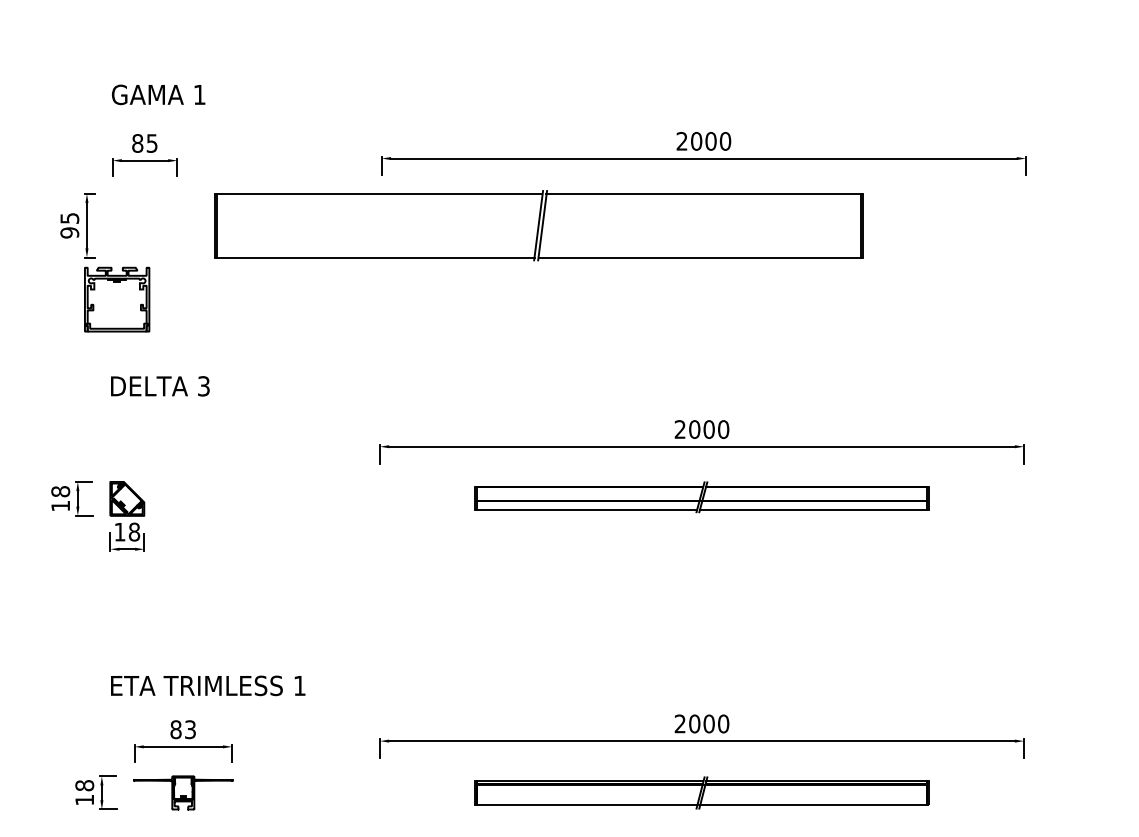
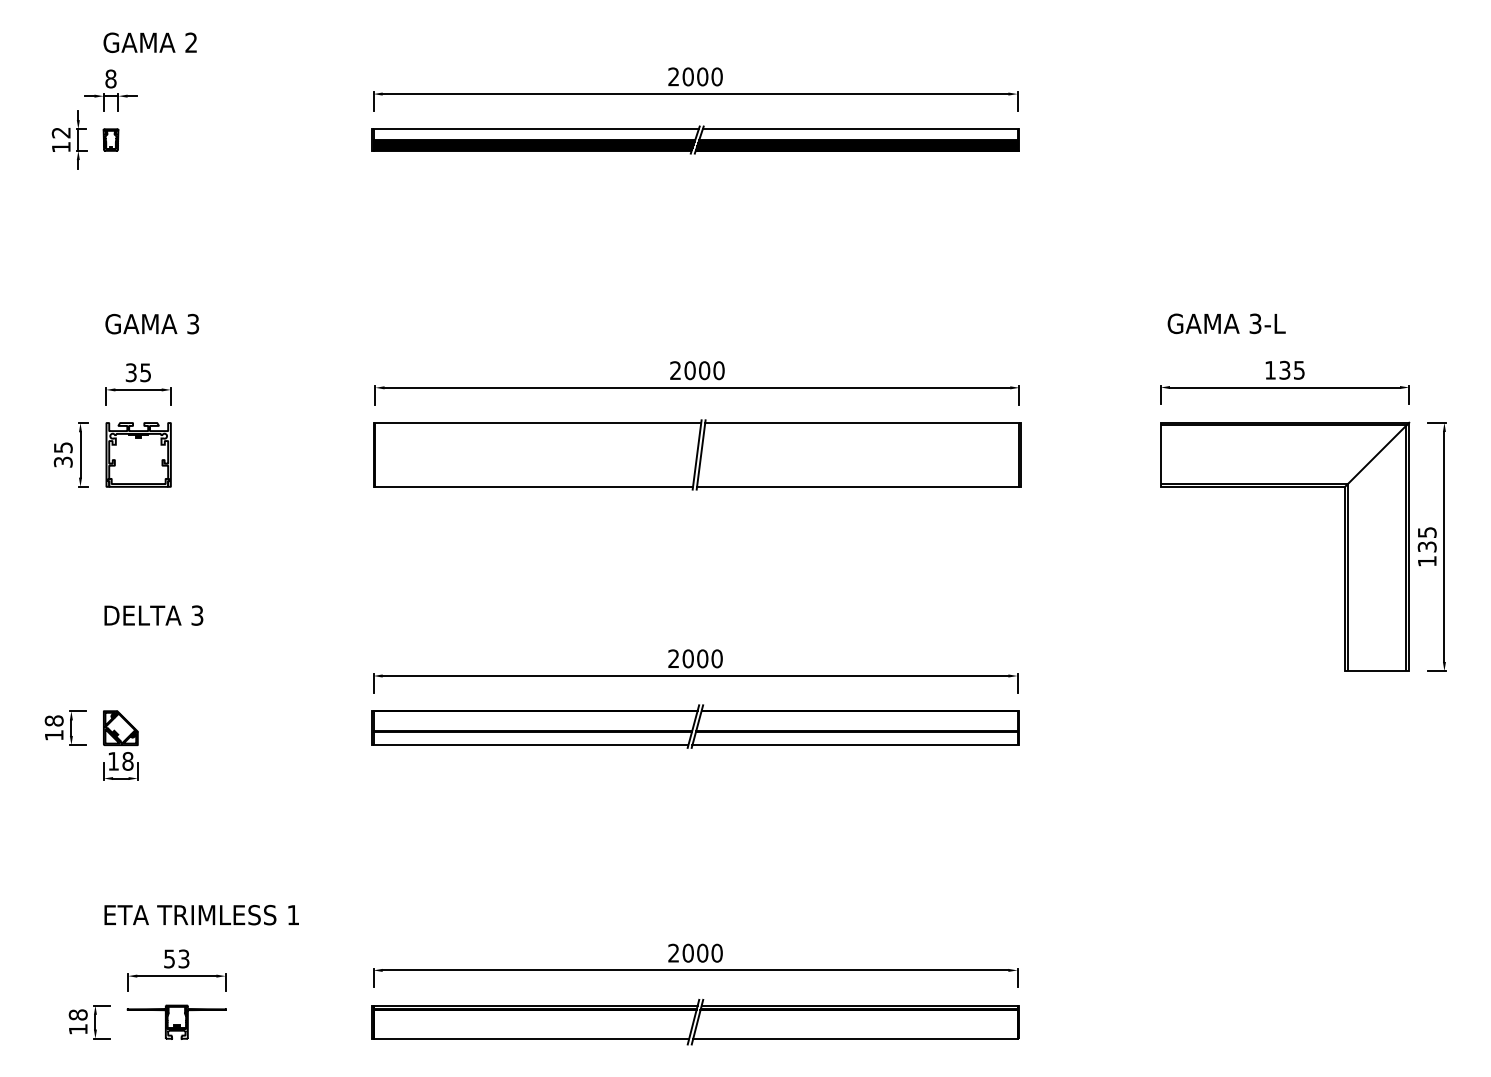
text: (199, 94) -> (193, 323), 1 -> 3
text: (136, 143) -> (130, 372), 85 -> 35
part: (538, 225) -> (697, 454), moved
text: (69, 232) -> (63, 461), 95 -> 35
part: (116, 299) -> (138, 454), moved
part: (701, 497) -> (695, 726), size x1.43
text: (175, 729) -> (169, 958), 83 -> 53
part: (701, 793) -> (695, 1022), size x1.43

